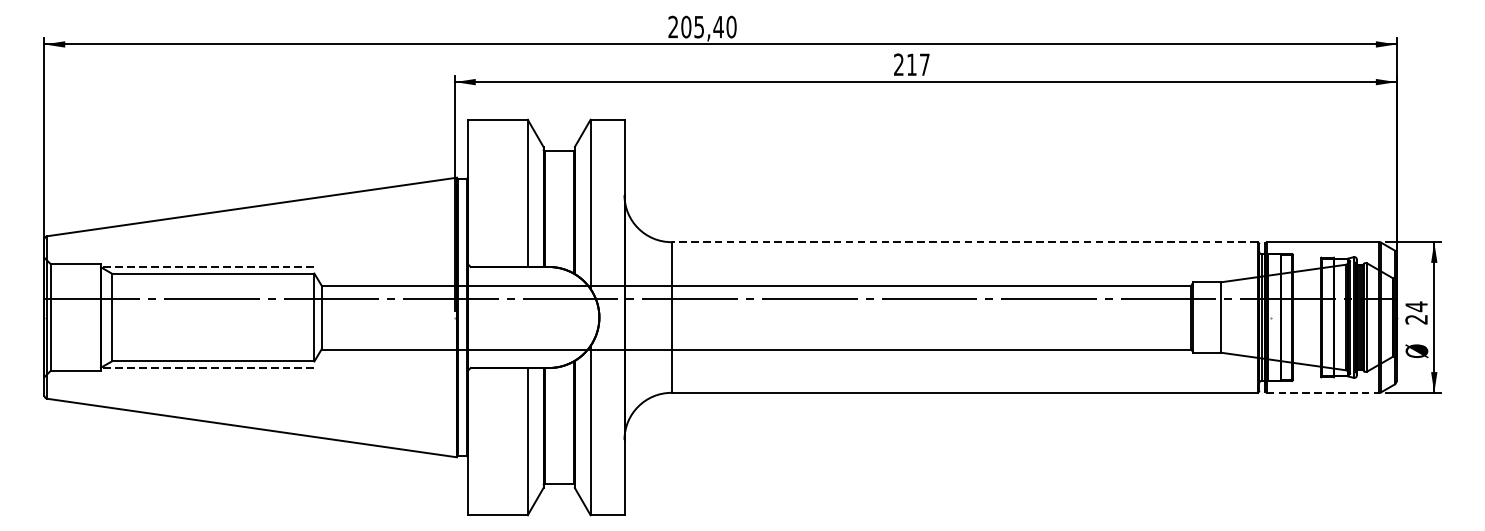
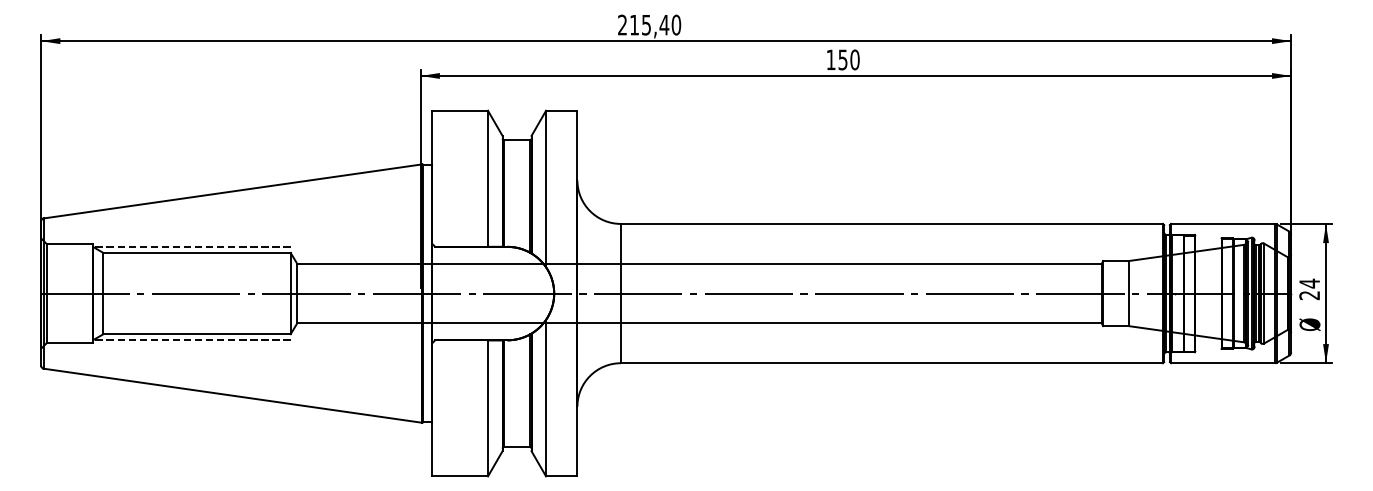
text: (686, 26) -> (634, 24), 205,40 -> 215,40
text: (911, 64) -> (842, 59), 217 -> 150
line: (964, 241) -> (891, 223), dashed -> solid
line: (720, 299) -> (666, 293), moved
line: (1323, 393) -> (1223, 363), dashed -> solid

